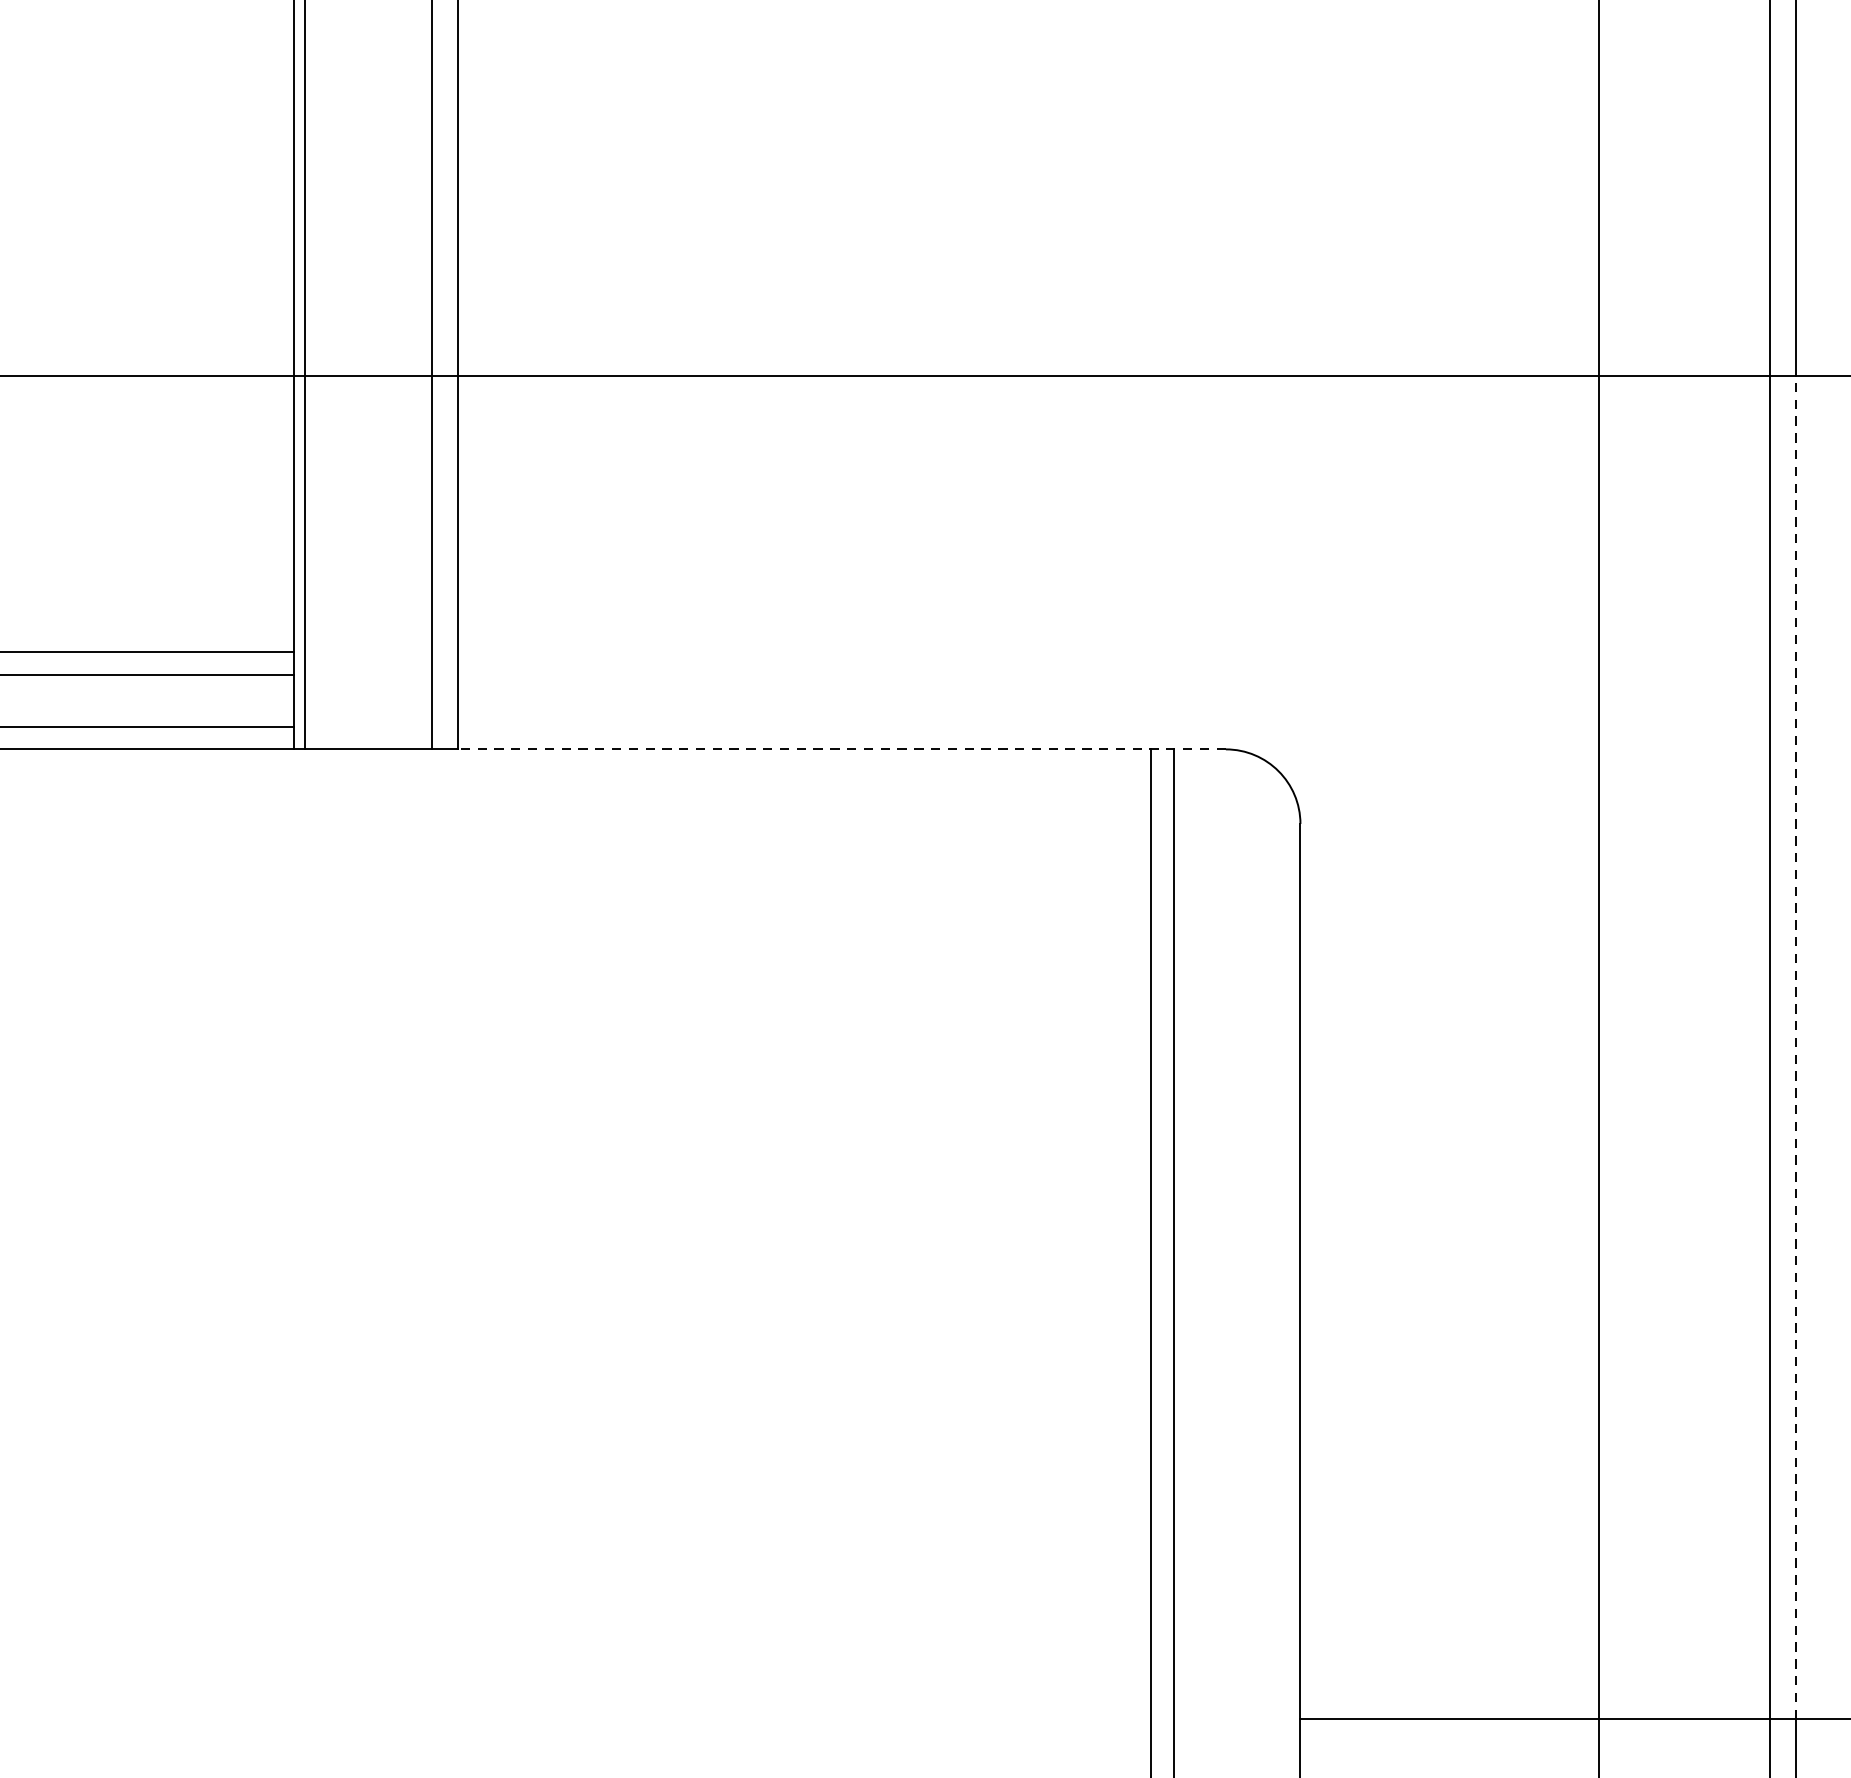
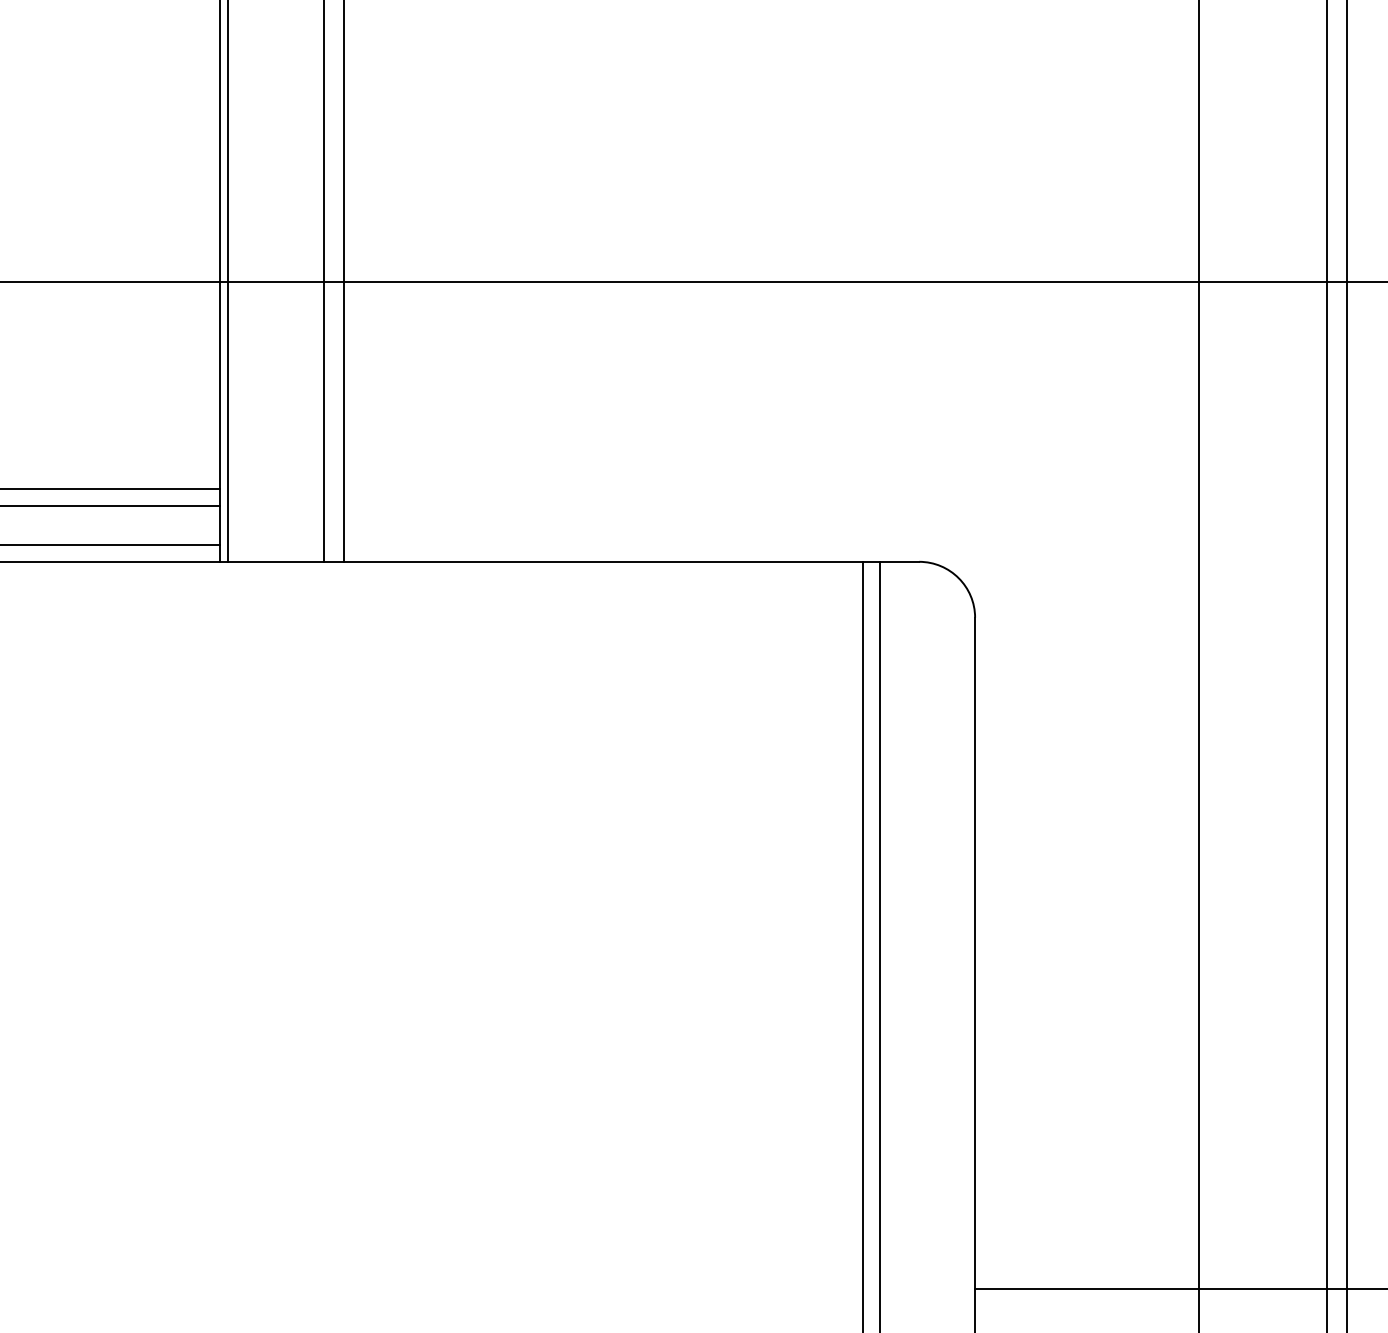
line: (842, 748) -> (631, 561), dashed -> solid
line: (1795, 1047) -> (1346, 785), dashed -> solid

